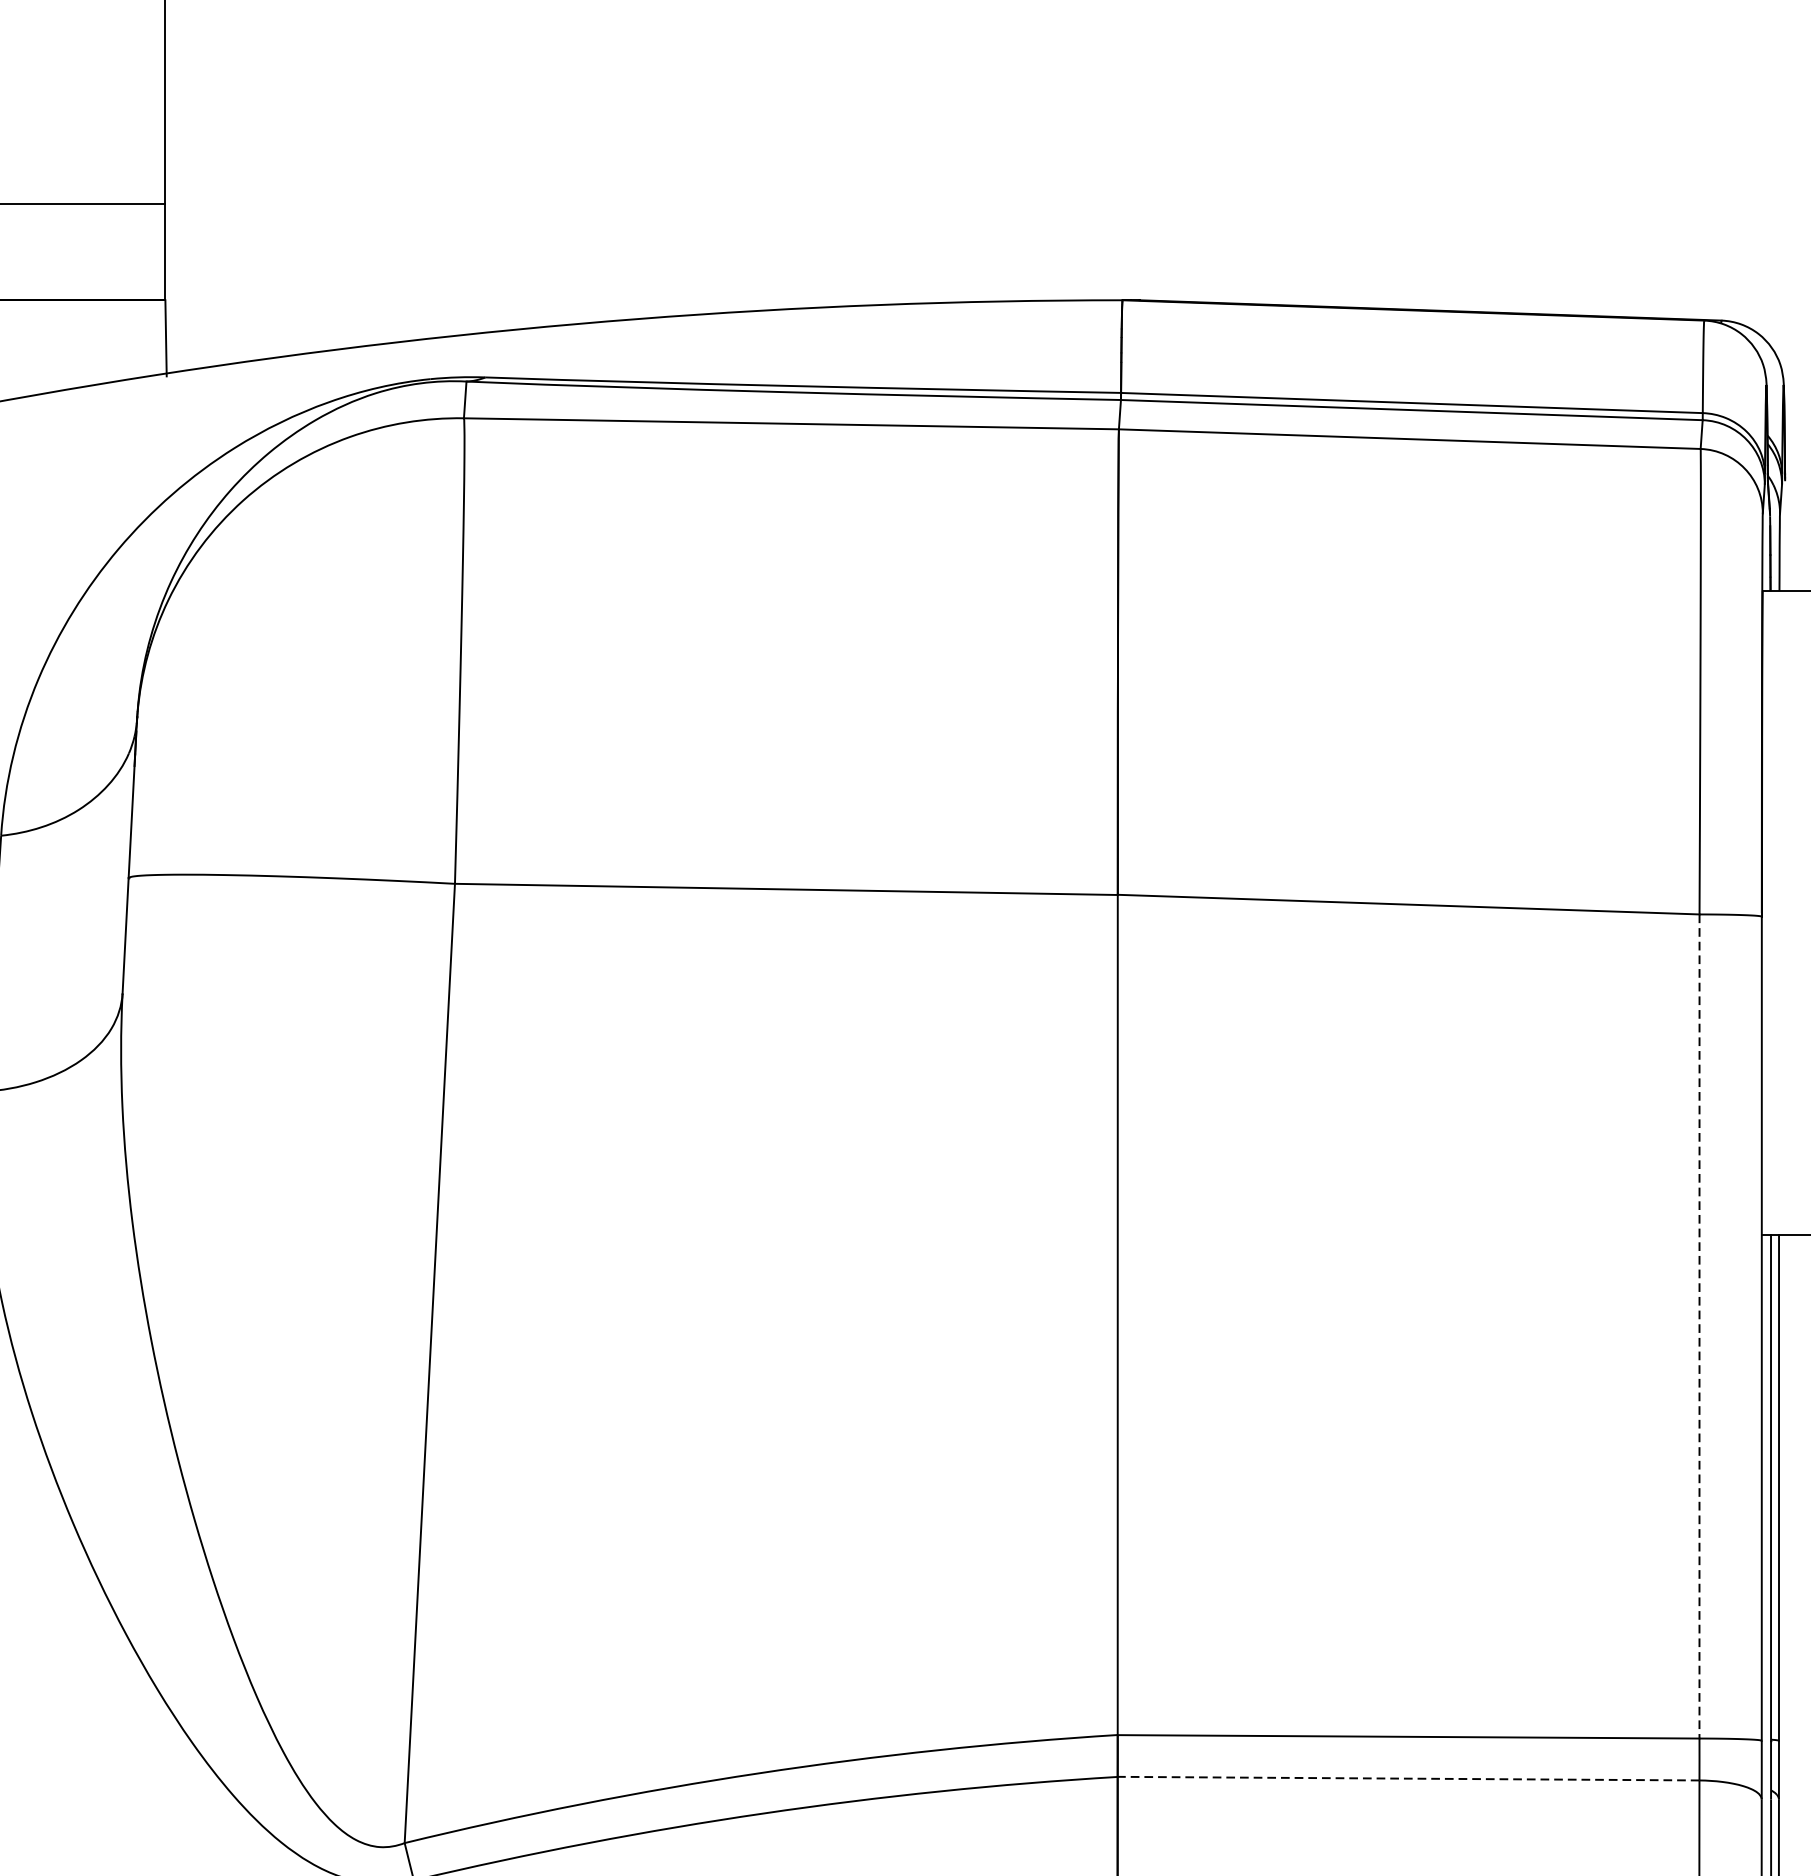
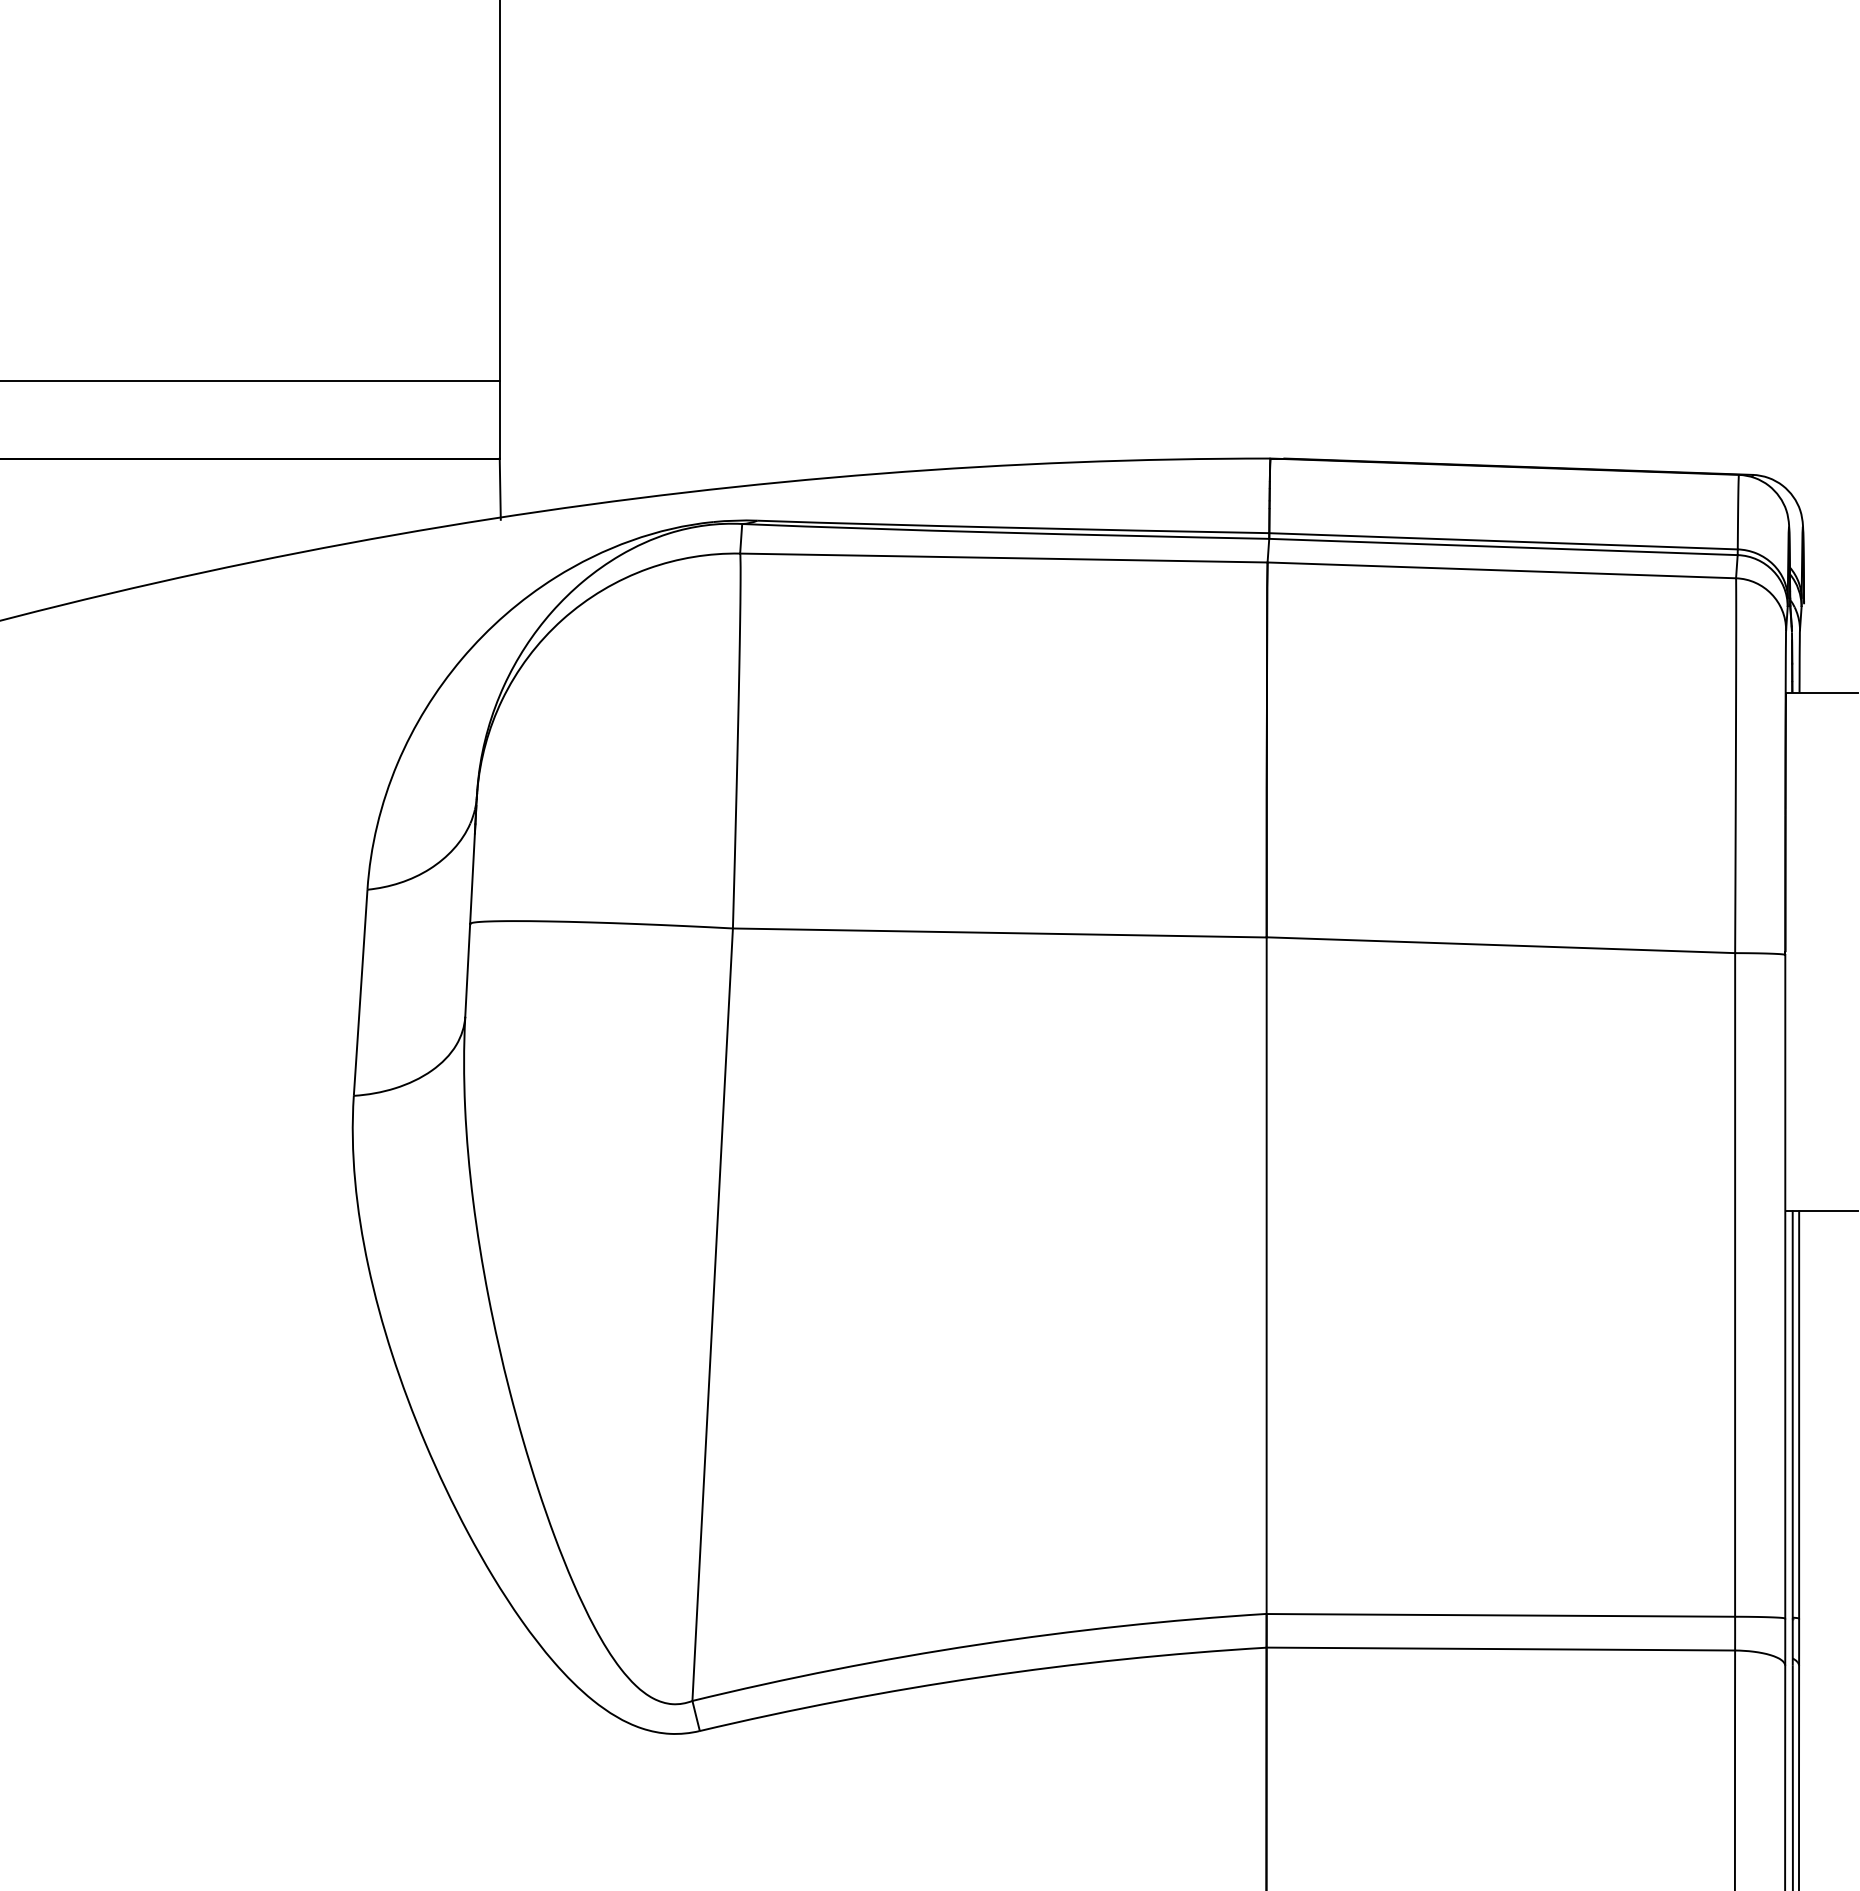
line: (1699, 1325) -> (1735, 1284), dashed -> solid
line: (1408, 1779) -> (1500, 1649), dashed -> solid

